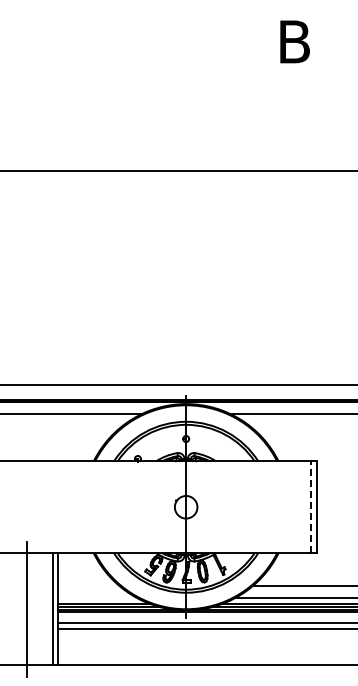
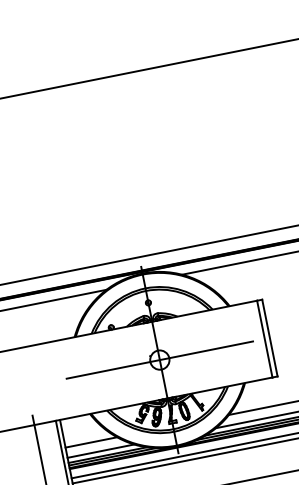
line: (186, 507) -> (160, 360), added
line: (311, 507) -> (264, 339), dashed -> solid
line: (88, 586) -> (91, 442), added
line: (97, 598) -> (100, 451), added

